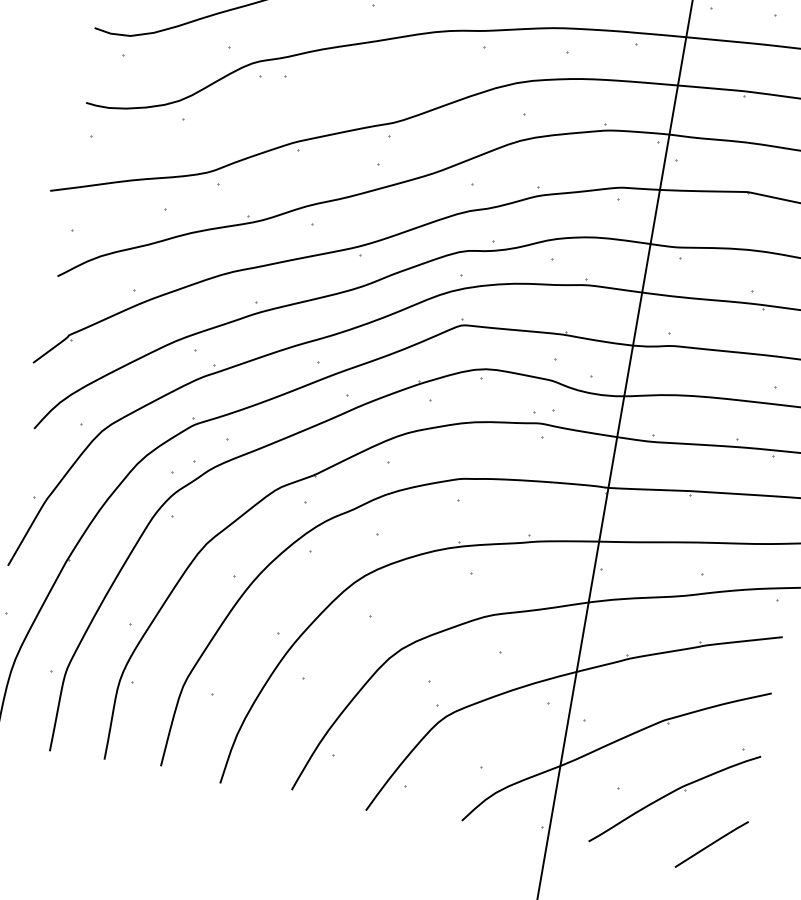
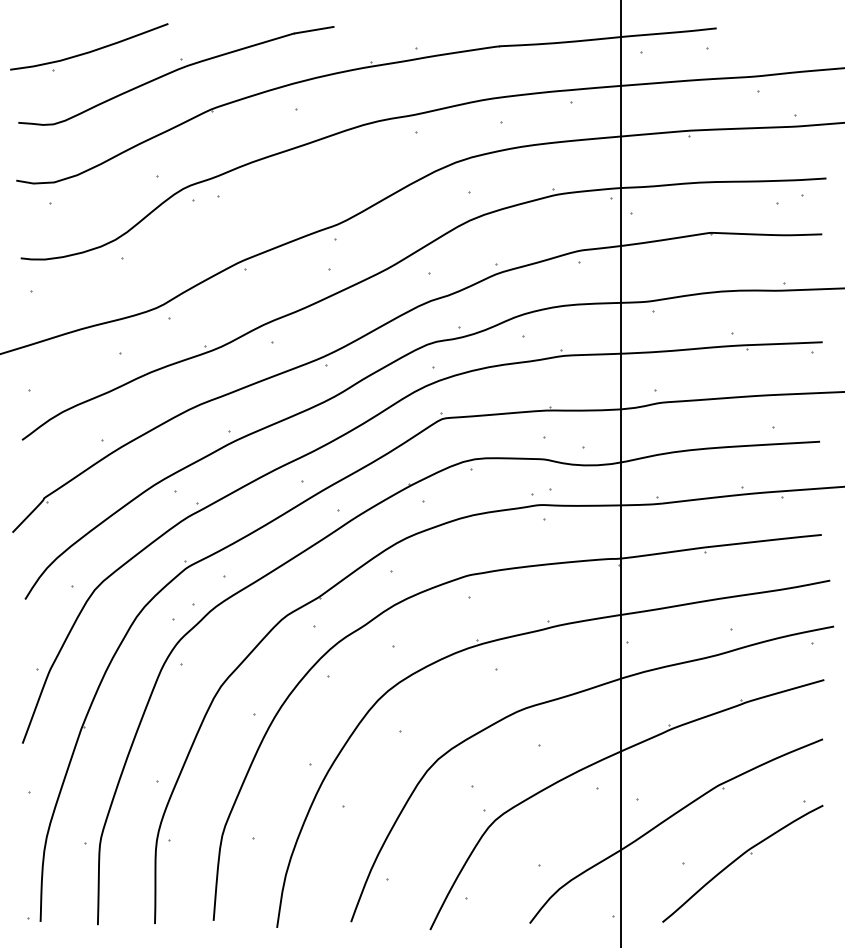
line: (711, 844) -> (788, 903), removed

